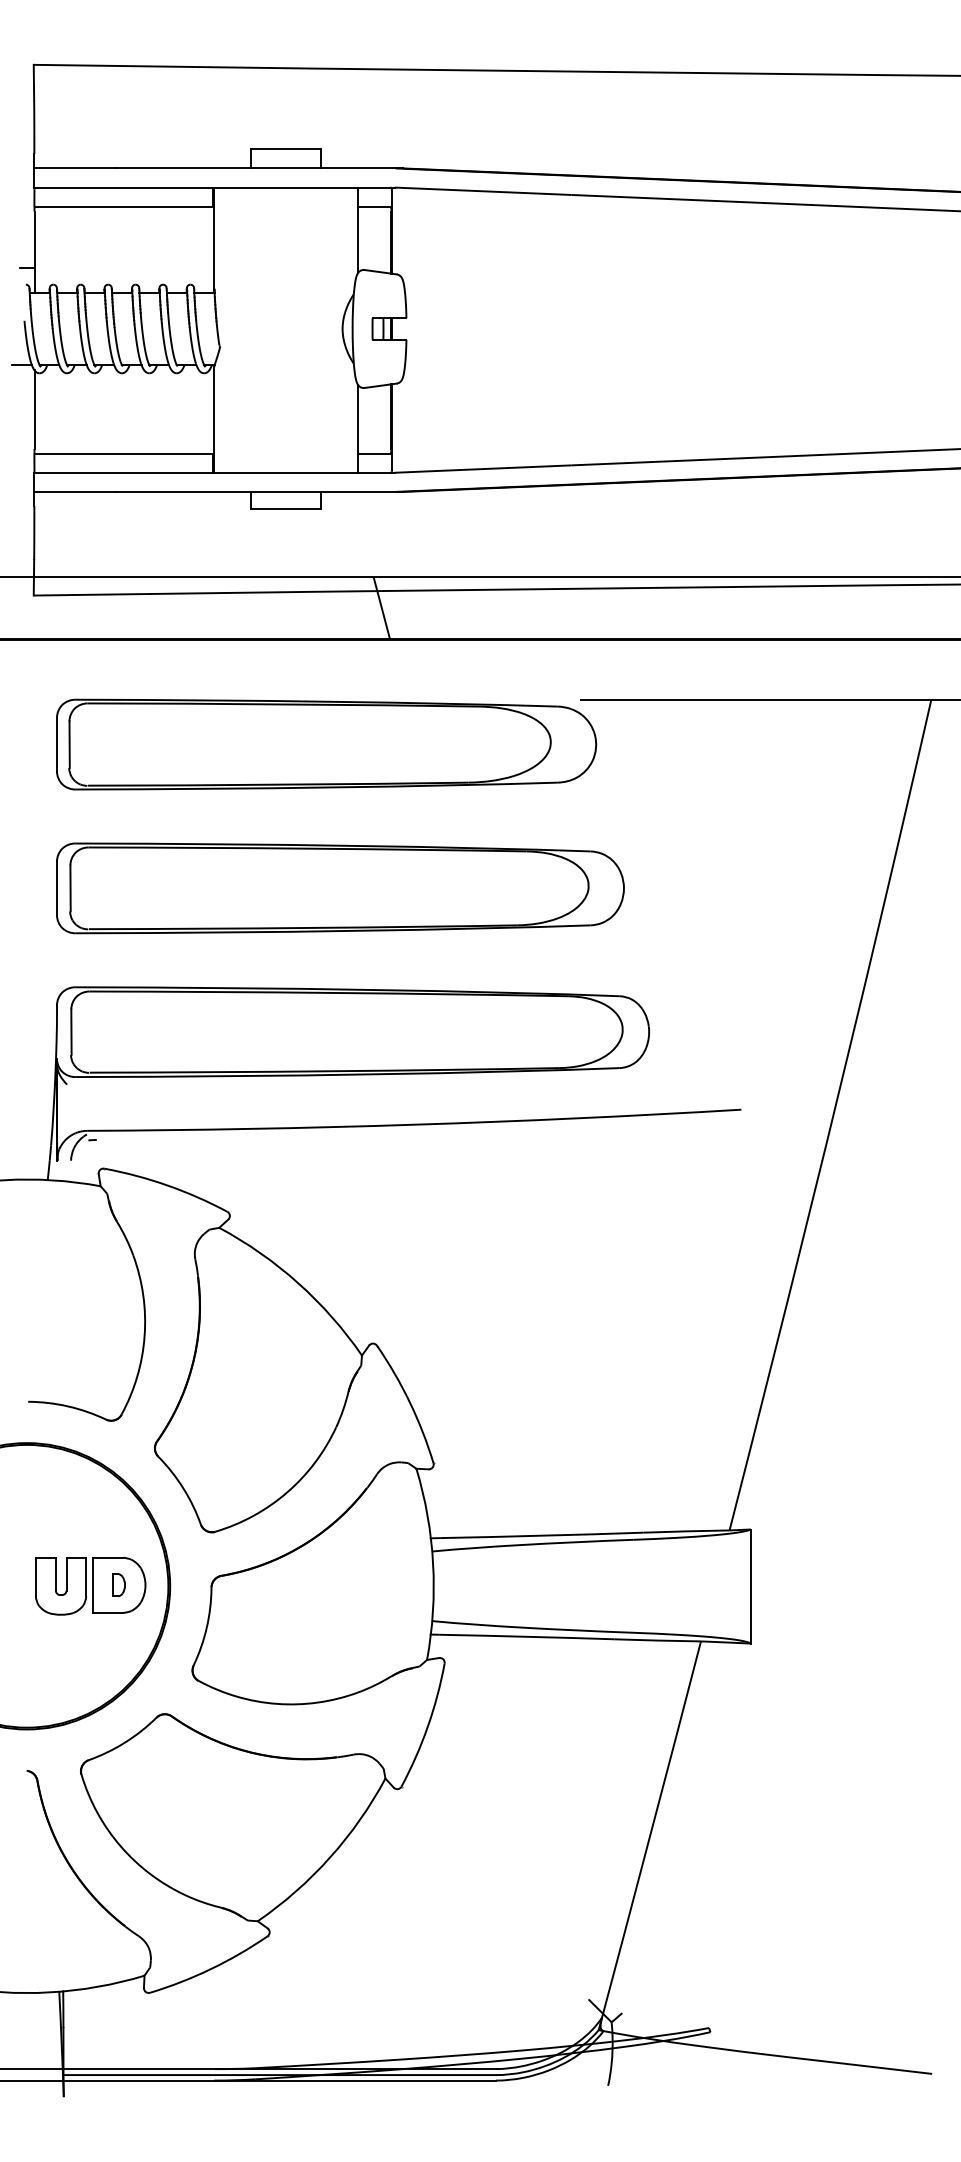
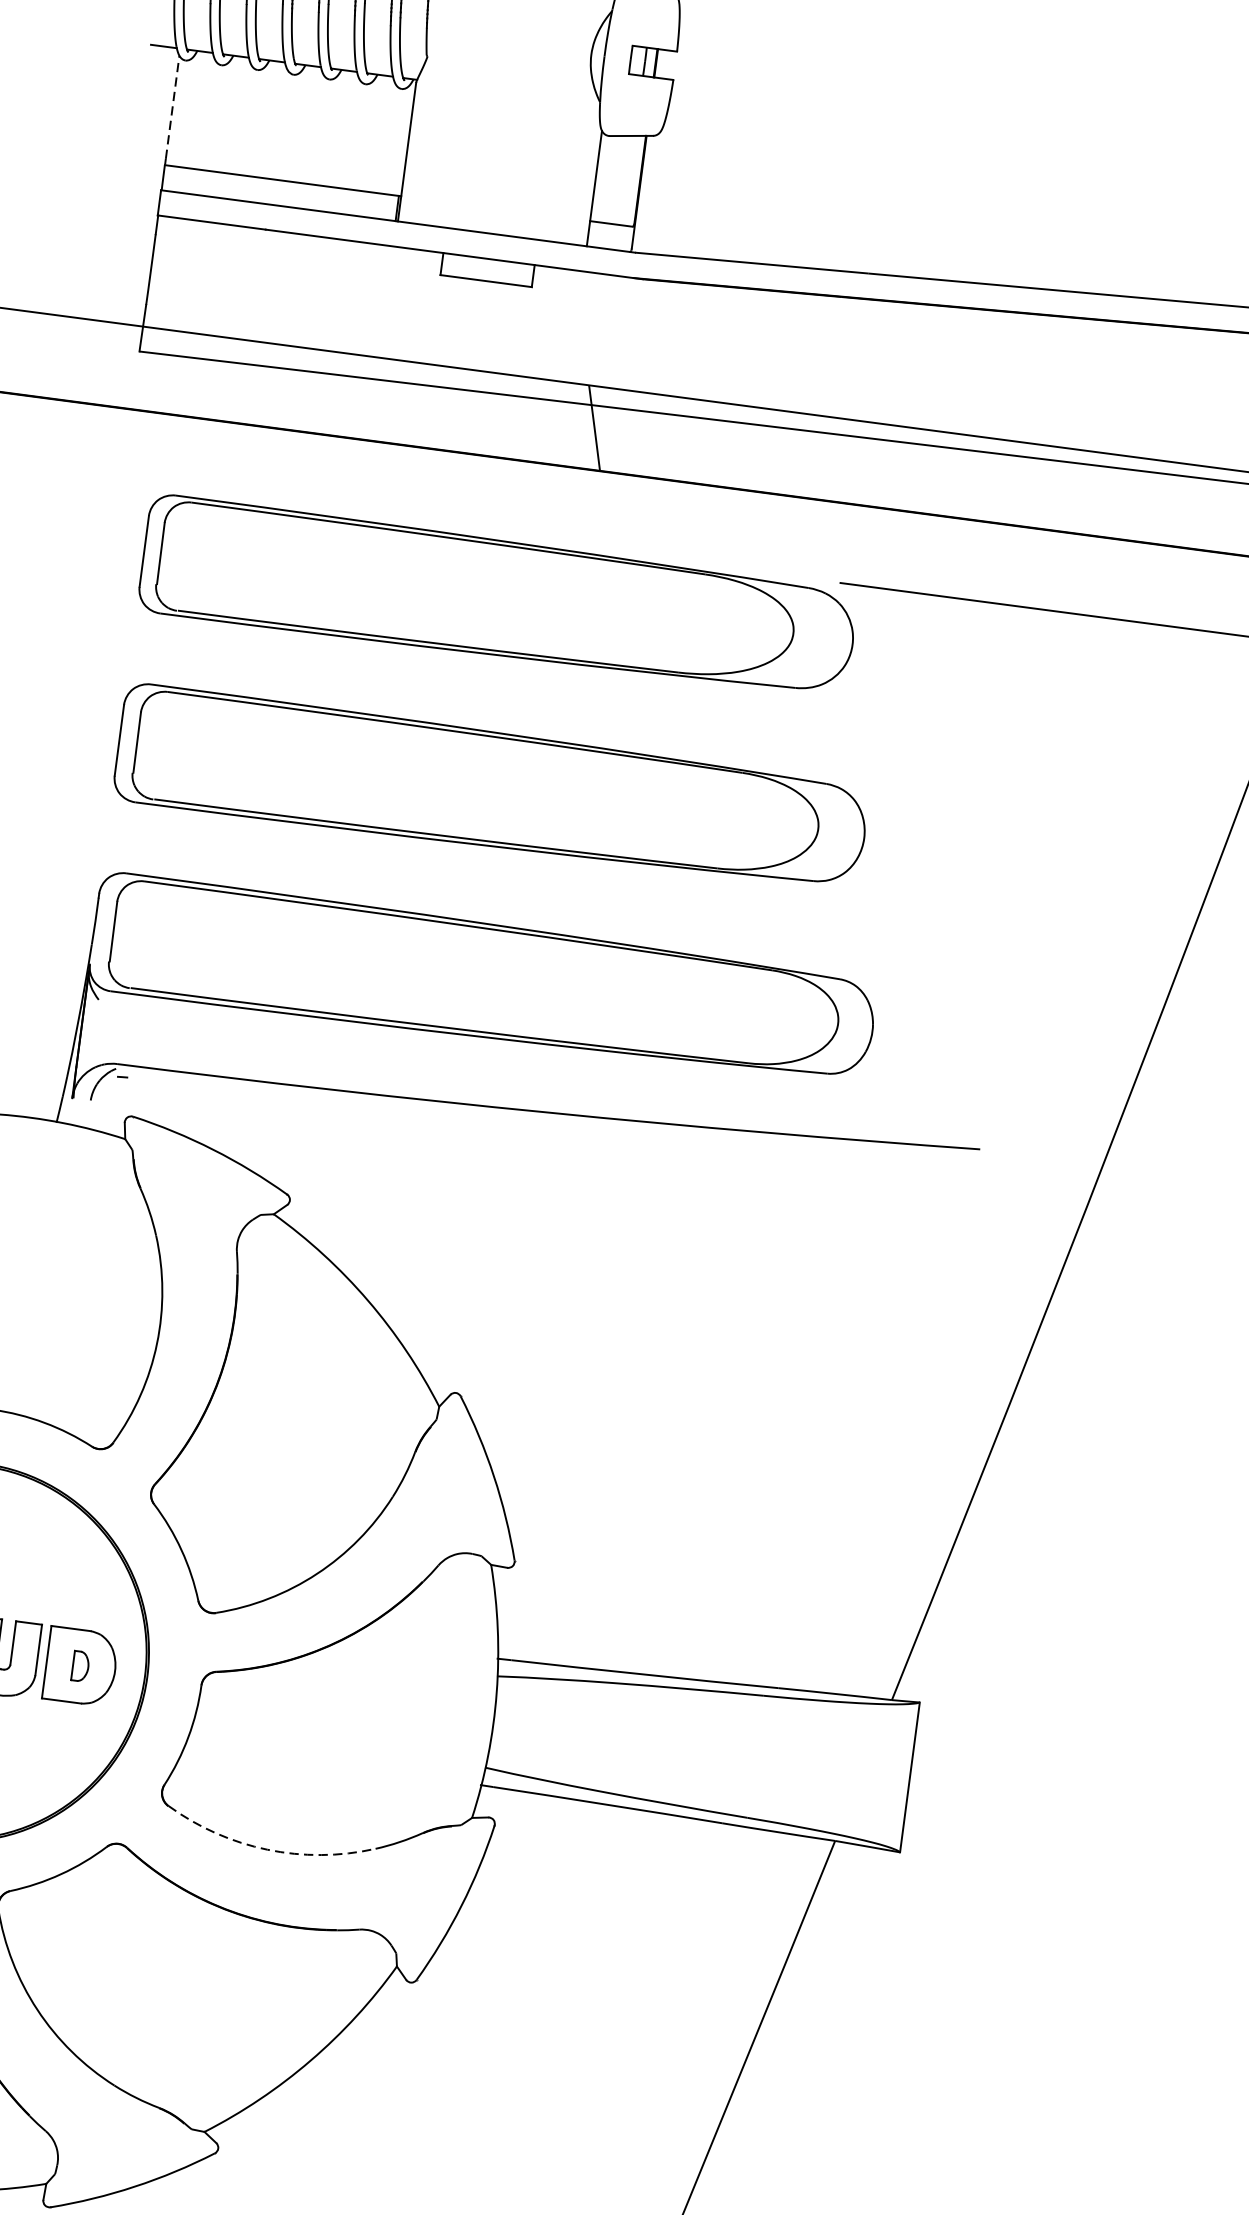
line: (34, 409) -> (172, 107), solid -> dashed
arc: (277, 1703) -> (268, 1849), solid -> dashed

